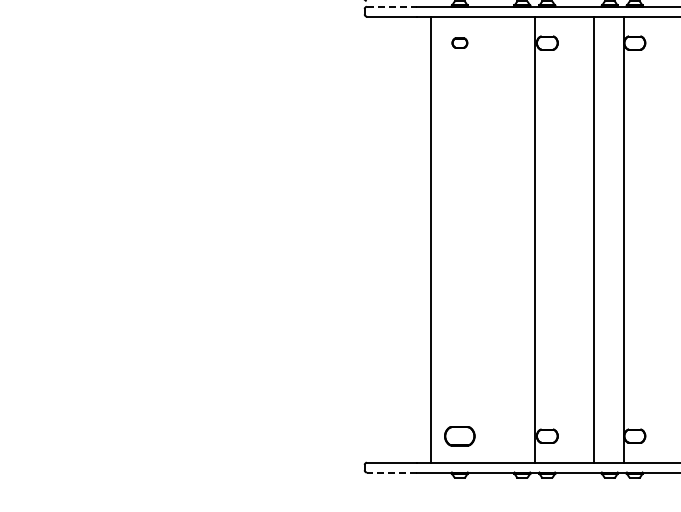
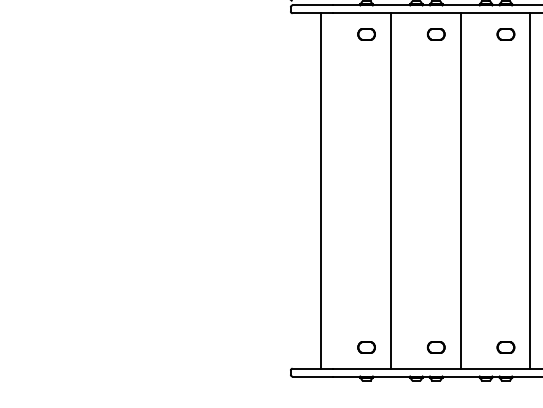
line: (392, 6) -> (312, 5), dashed -> solid
part: (459, 42) -> (366, 33), size x1.43
line: (431, 239) -> (321, 190), moved
line: (534, 239) -> (391, 190), moved
line: (593, 239) -> (460, 190), moved
line: (624, 239) -> (530, 190), moved
part: (459, 435) -> (366, 347), size x0.71
line: (391, 472) -> (312, 376), dashed -> solid

